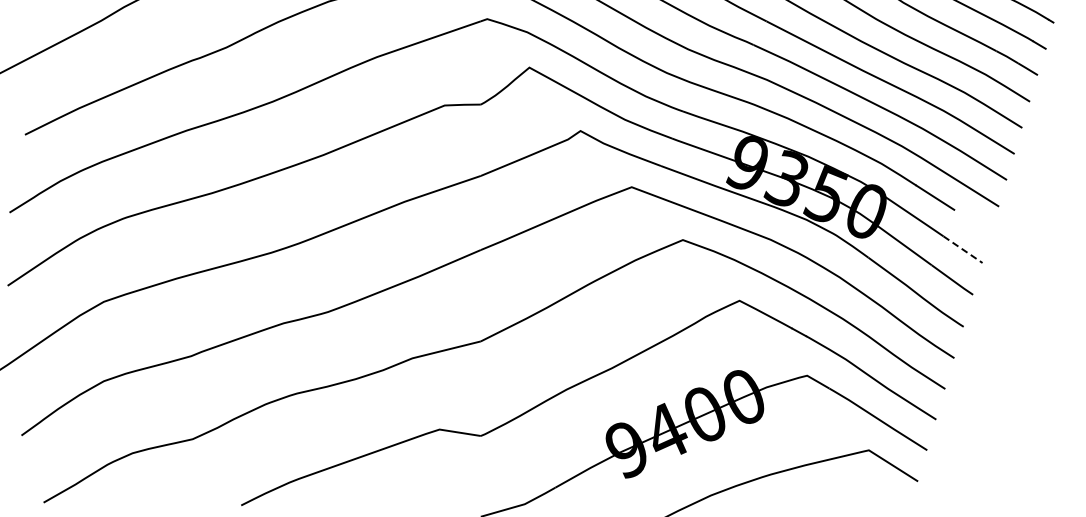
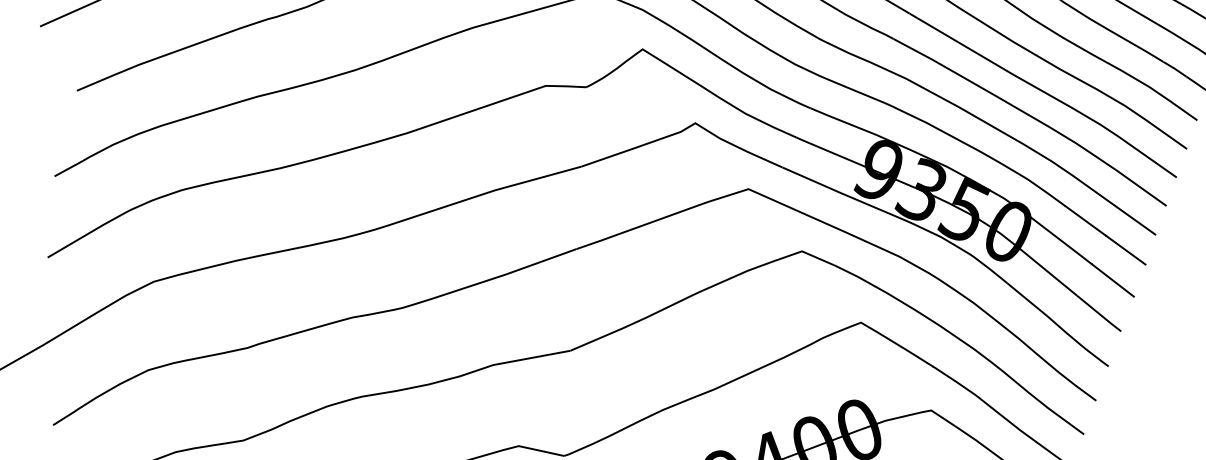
line: (972, 221) -> (1125, 249), added
line: (963, 249) -> (1113, 280), dashed -> solid

